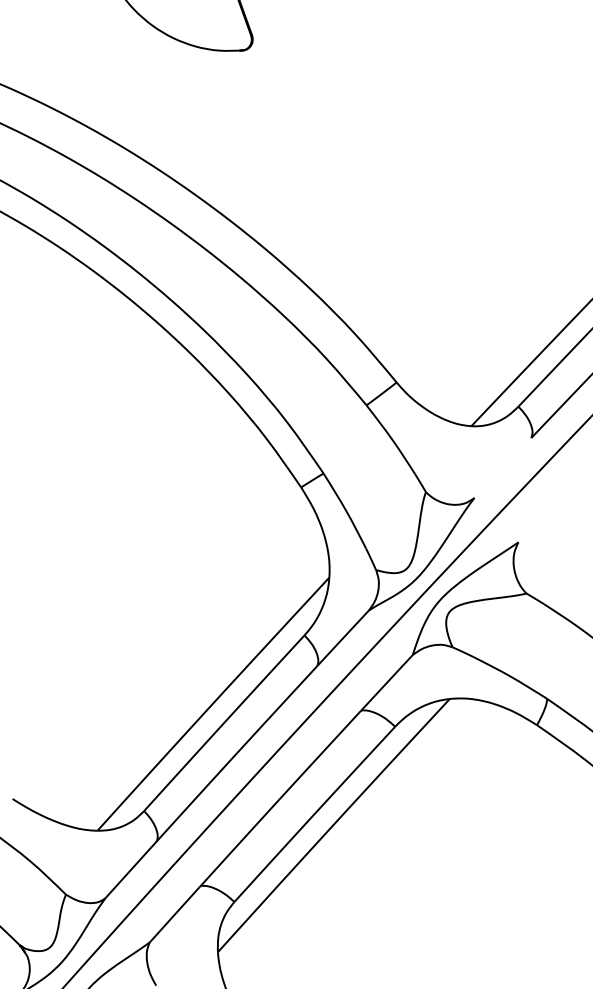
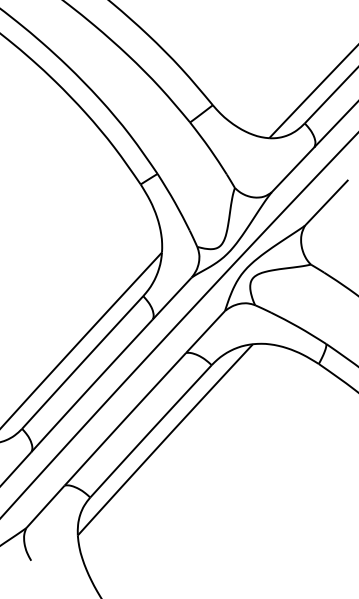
line: (502, 467) -> (292, 169), added
line: (546, 512) -> (325, 203), added

